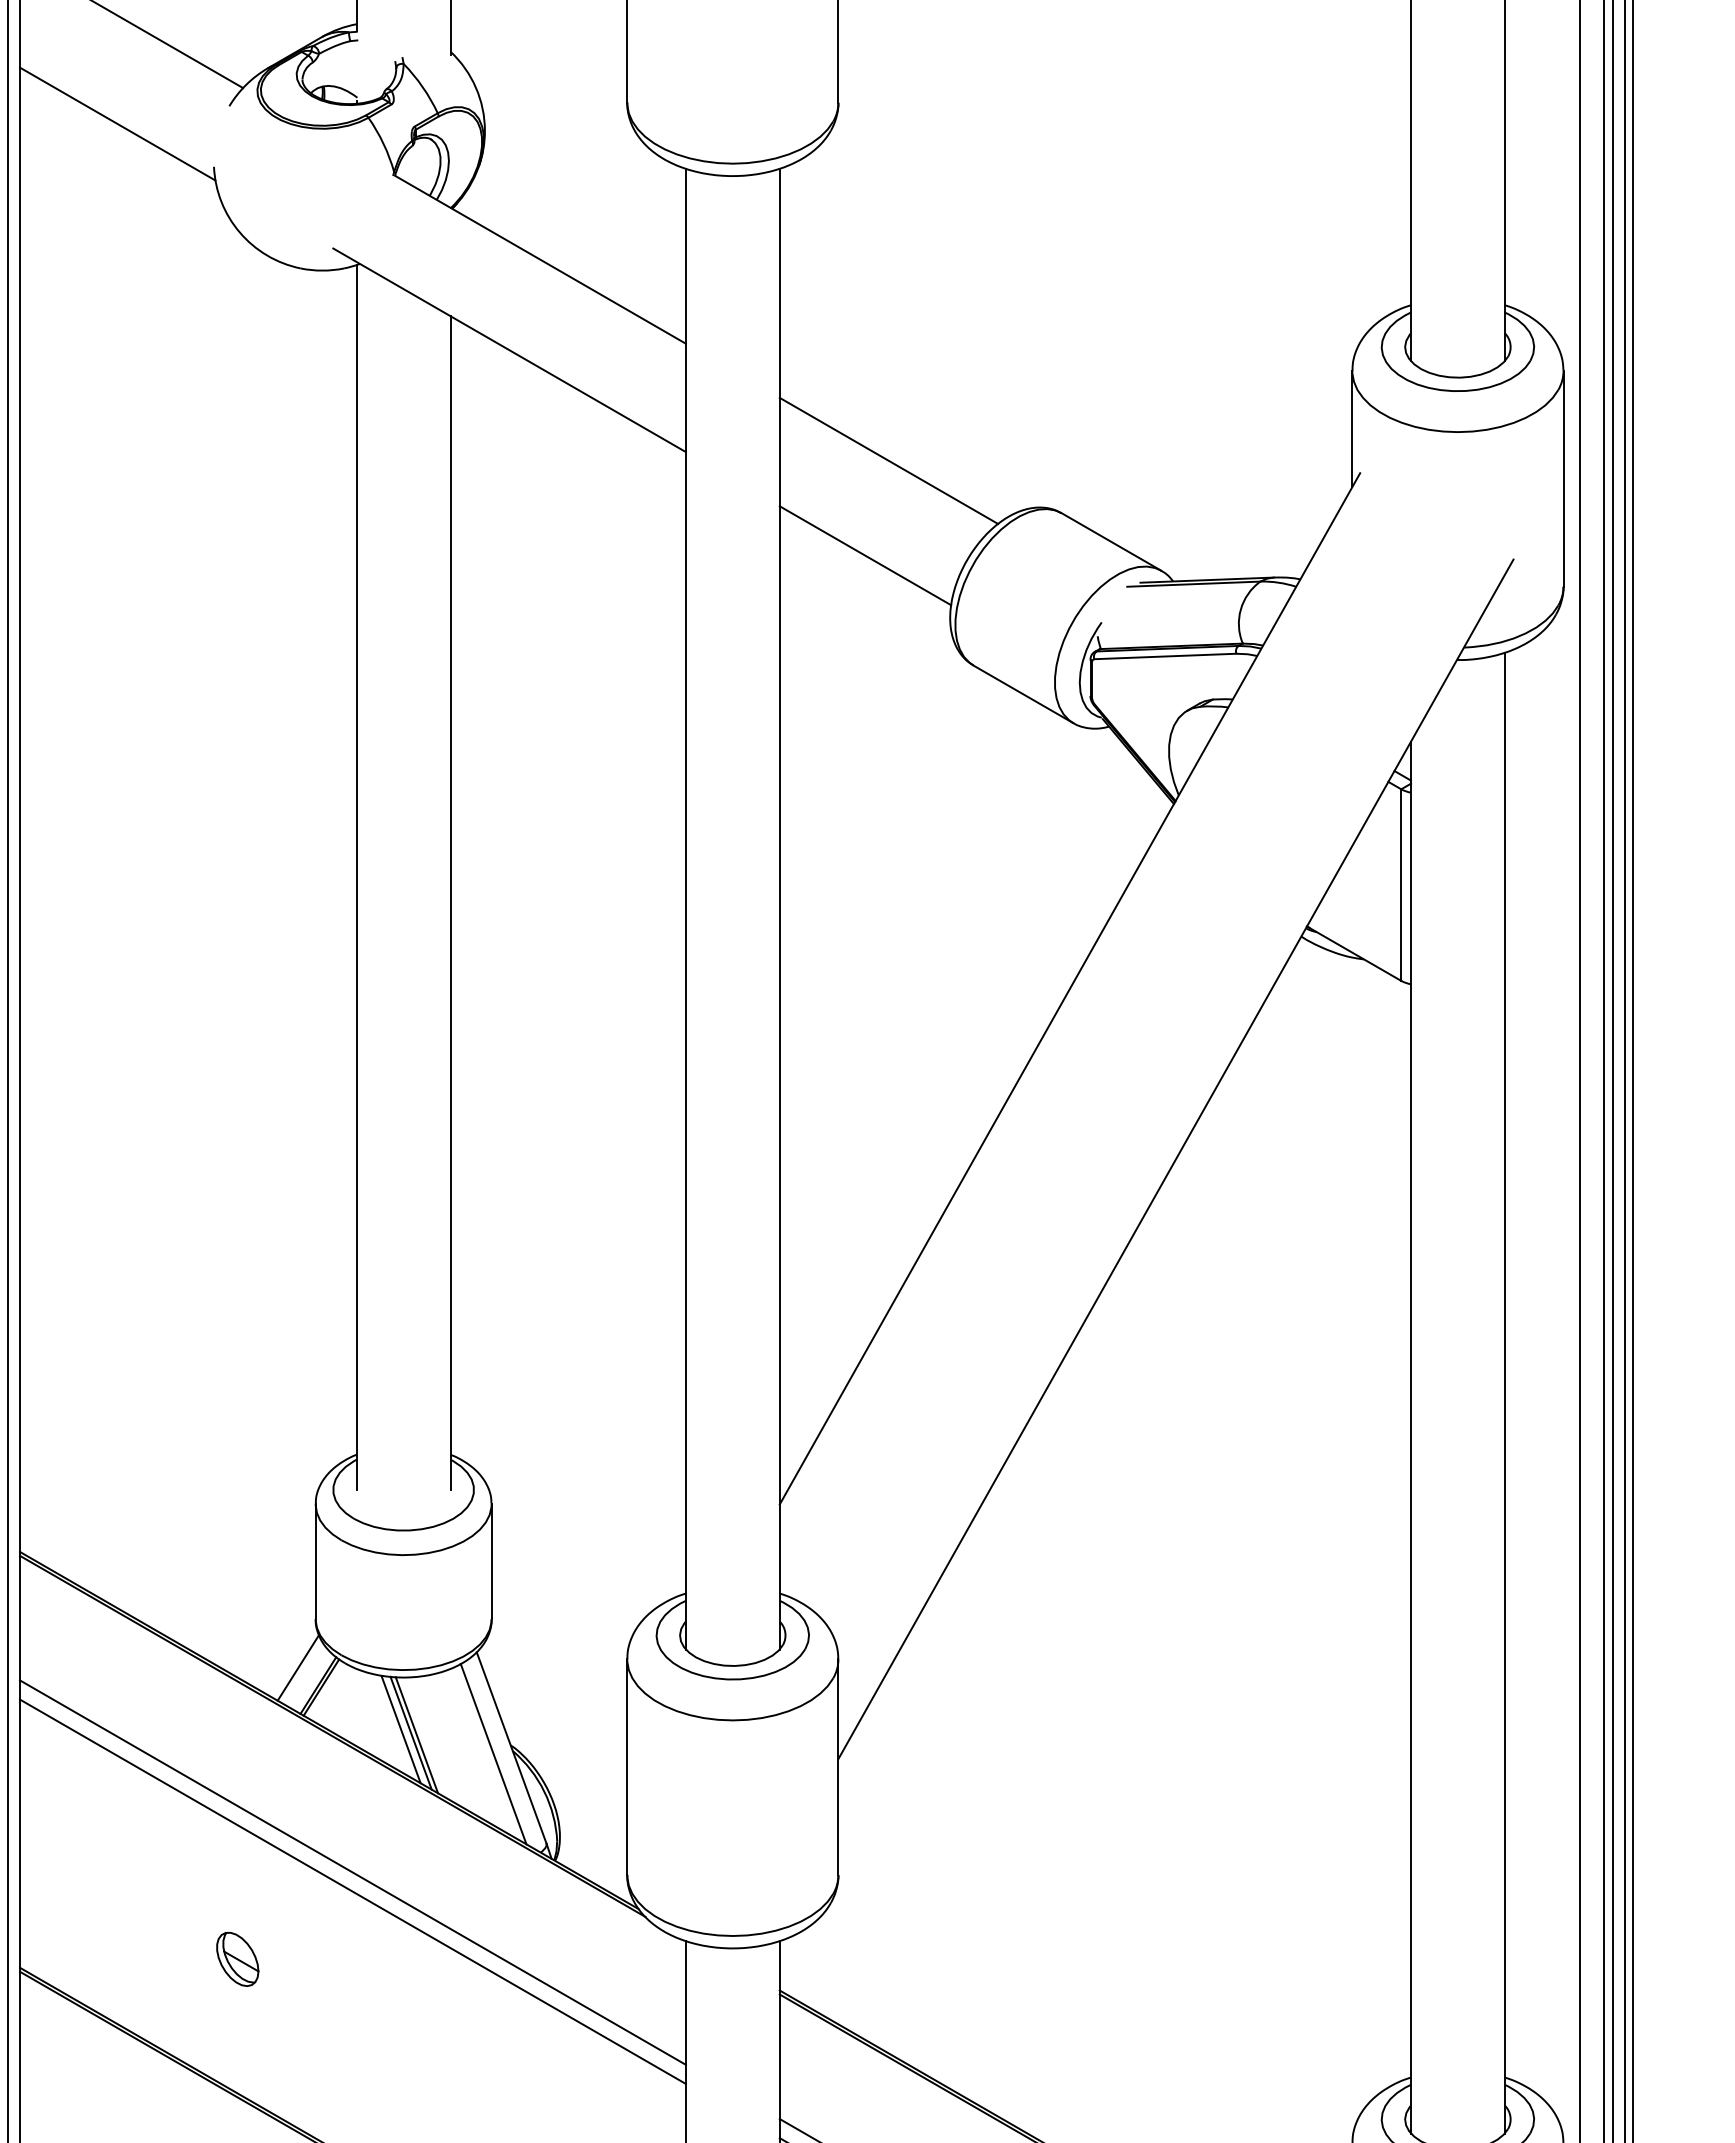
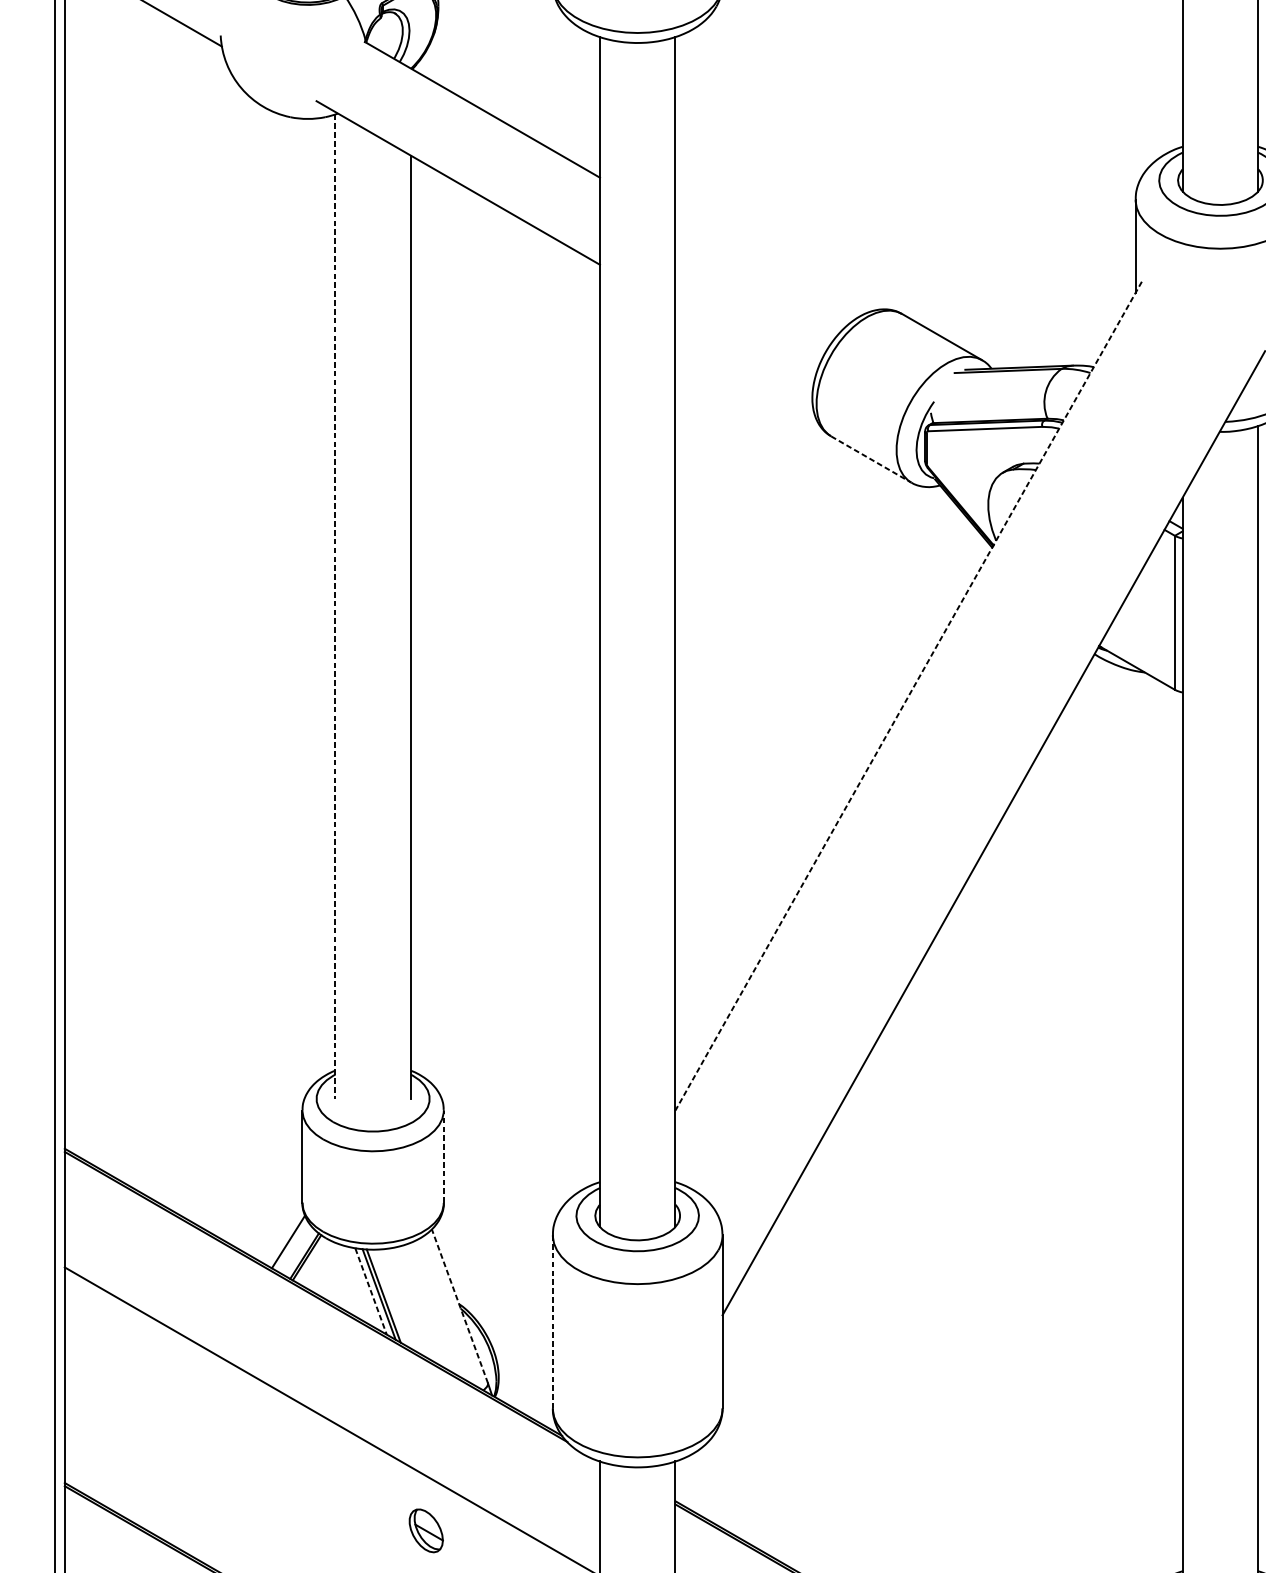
line: (888, 460) -> (762, 271), removed
line: (865, 555) -> (744, 347), removed
line: (1023, 694) -> (871, 459), solid -> dashed
line: (356, 878) -> (335, 607), solid -> dashed
line: (1069, 988) -> (908, 695), solid -> dashed
line: (491, 1561) -> (443, 1156), solid -> dashed
line: (401, 1729) -> (371, 1291), solid -> dashed
line: (511, 1748) -> (459, 1306), solid -> dashed
line: (493, 1753) -> (445, 1310), removed
line: (627, 1767) -> (553, 1321), solid -> dashed
line: (352, 1872) -> (332, 1406), removed
part: (237, 1959) -> (426, 1530), moved

